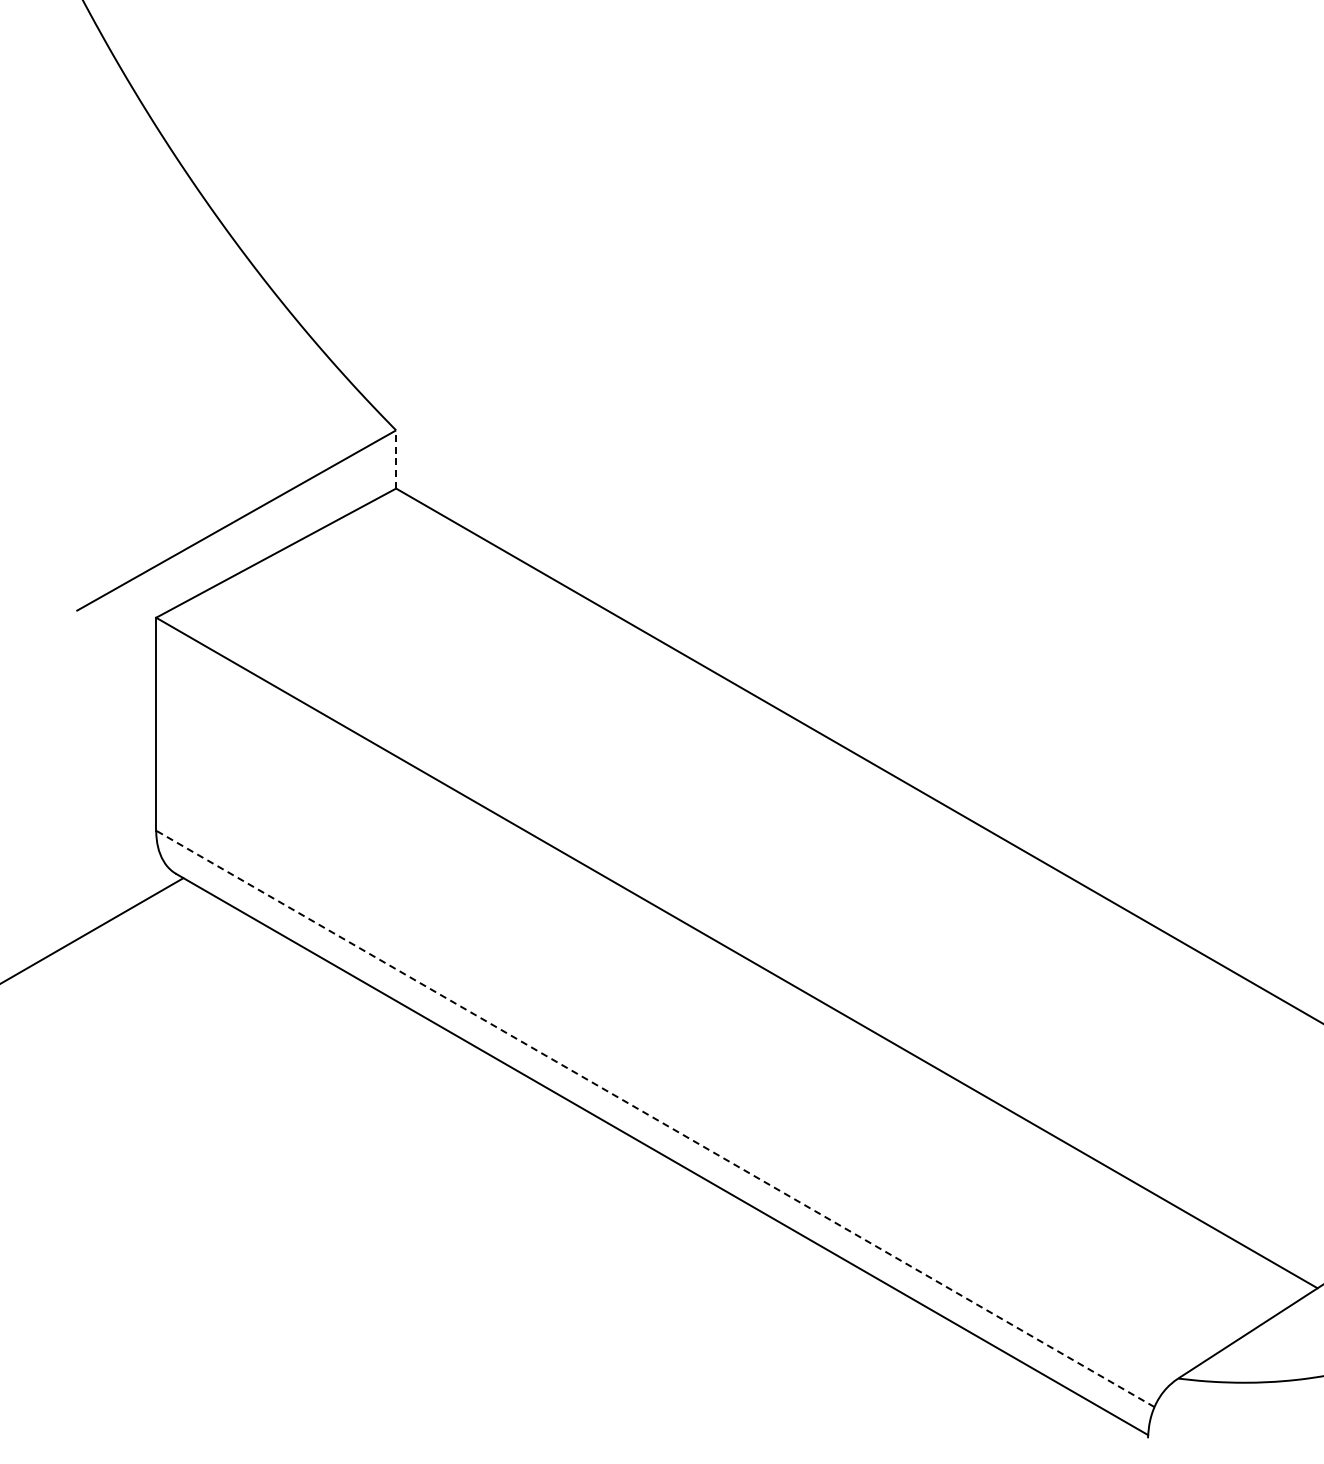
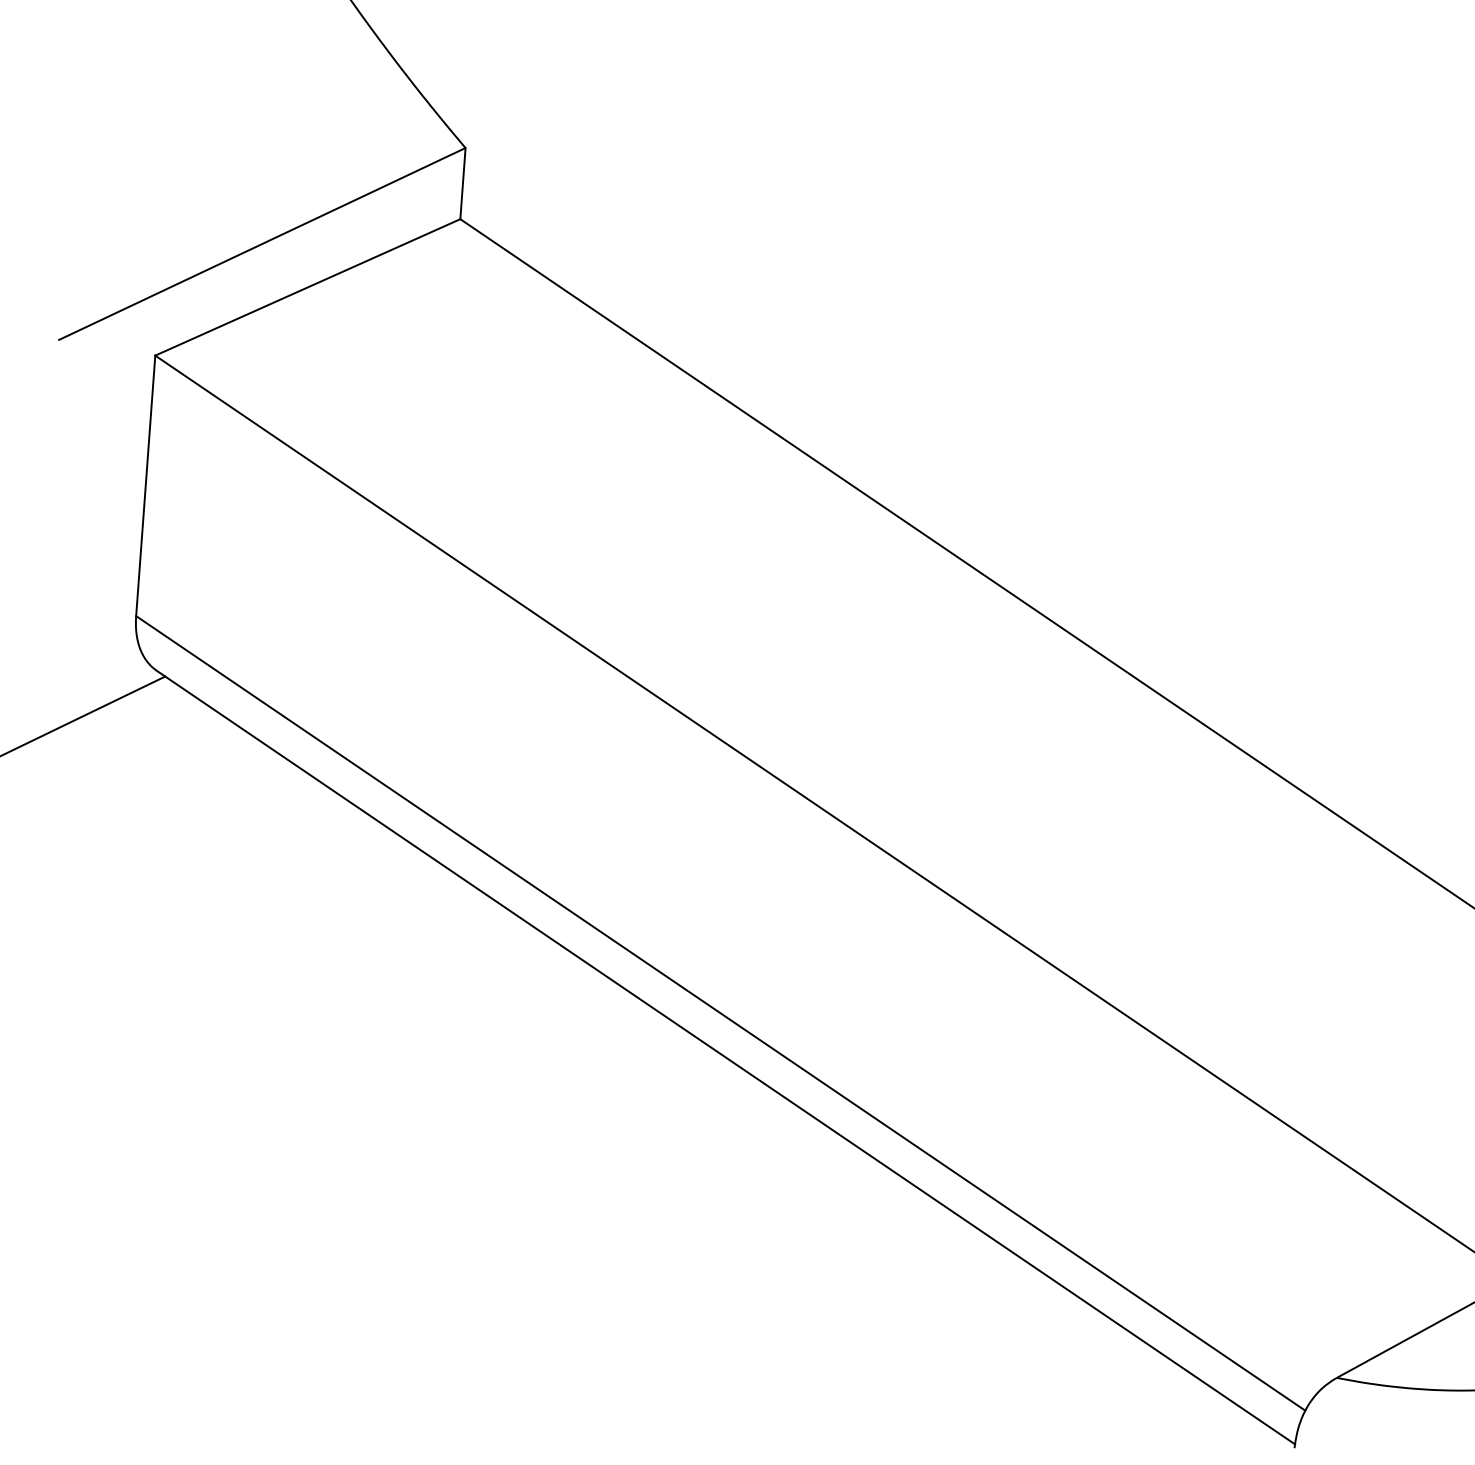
line: (396, 458) -> (463, 182), dashed -> solid
line: (654, 1118) -> (719, 1012), dashed -> solid

